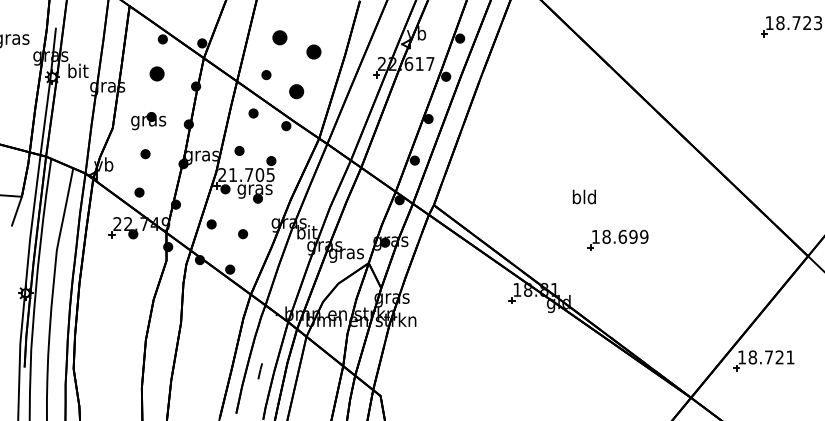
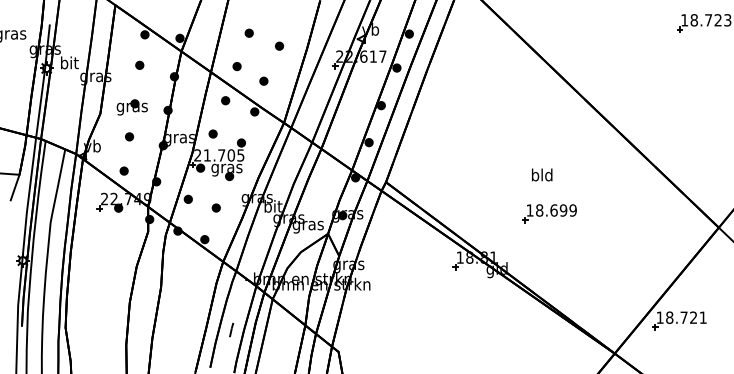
part: (280, 37) -> (249, 33), size x0.62
part: (314, 52) -> (279, 46), size x0.62
part: (156, 73) -> (139, 65), size x0.62
part: (296, 91) -> (263, 81), size x0.62
text: (584, 196) -> (542, 174), moved

